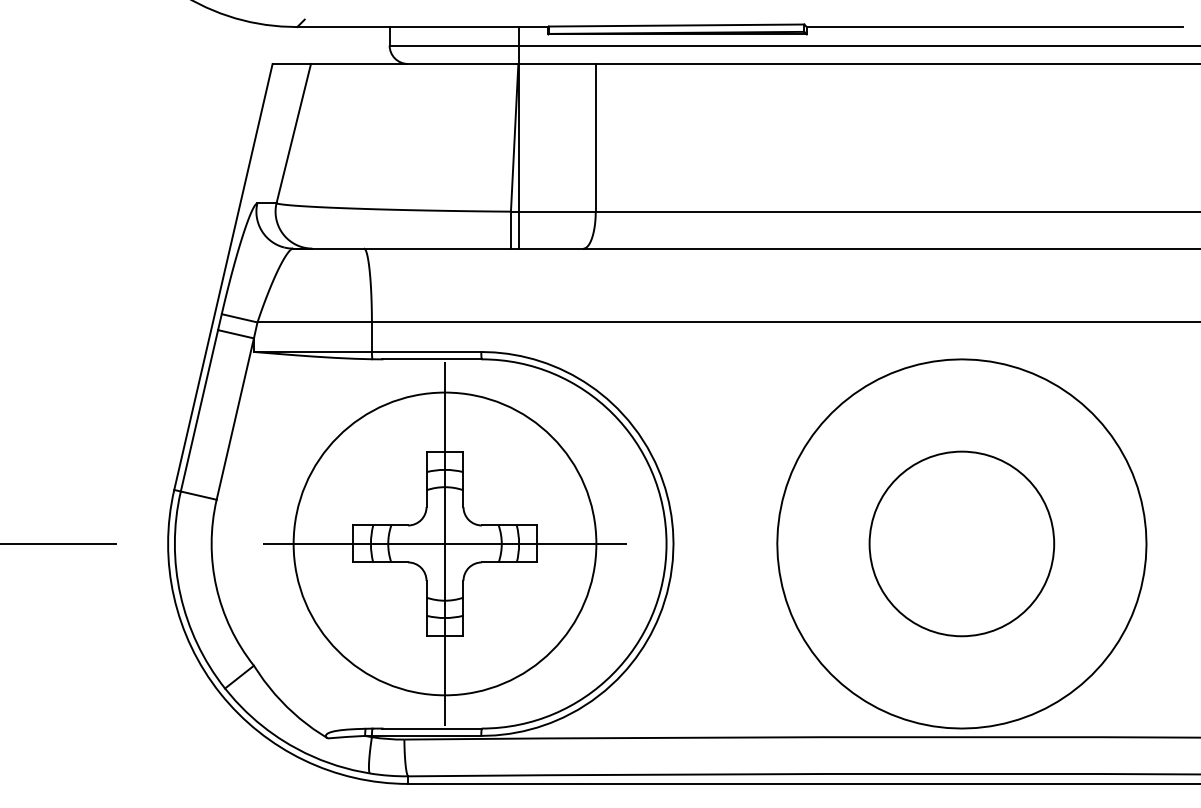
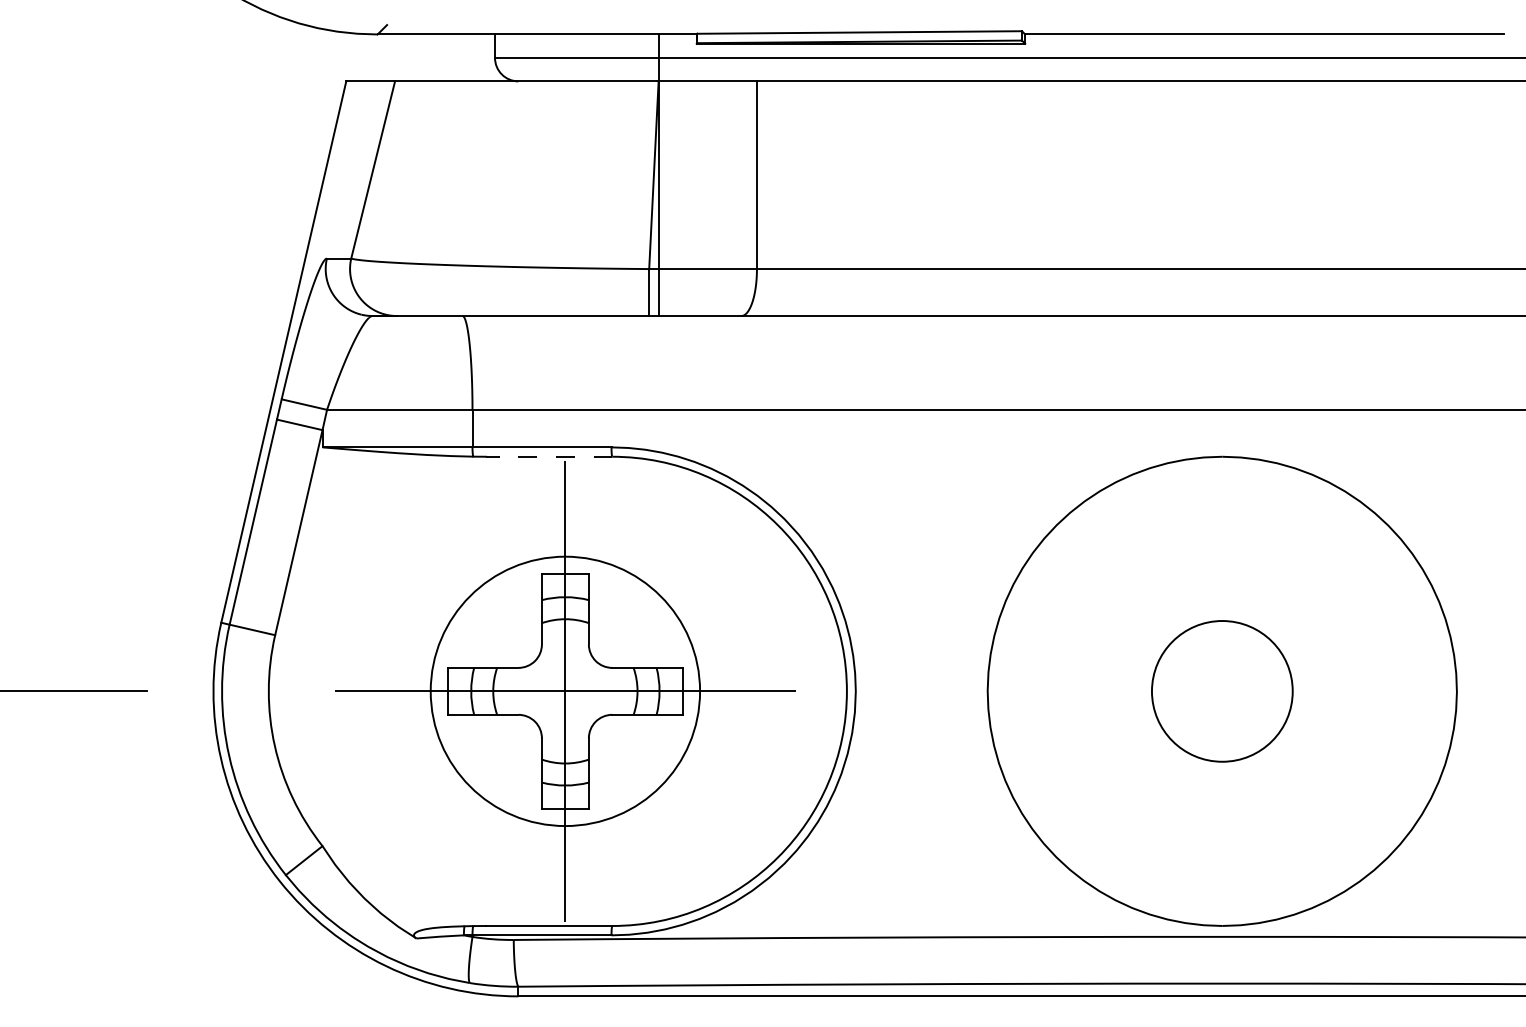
line: (432, 359) -> (549, 456), solid -> dashed
circle: (444, 543) -> (564, 690), size x0.7
circle: (961, 543) -> (1221, 690), size x0.6

